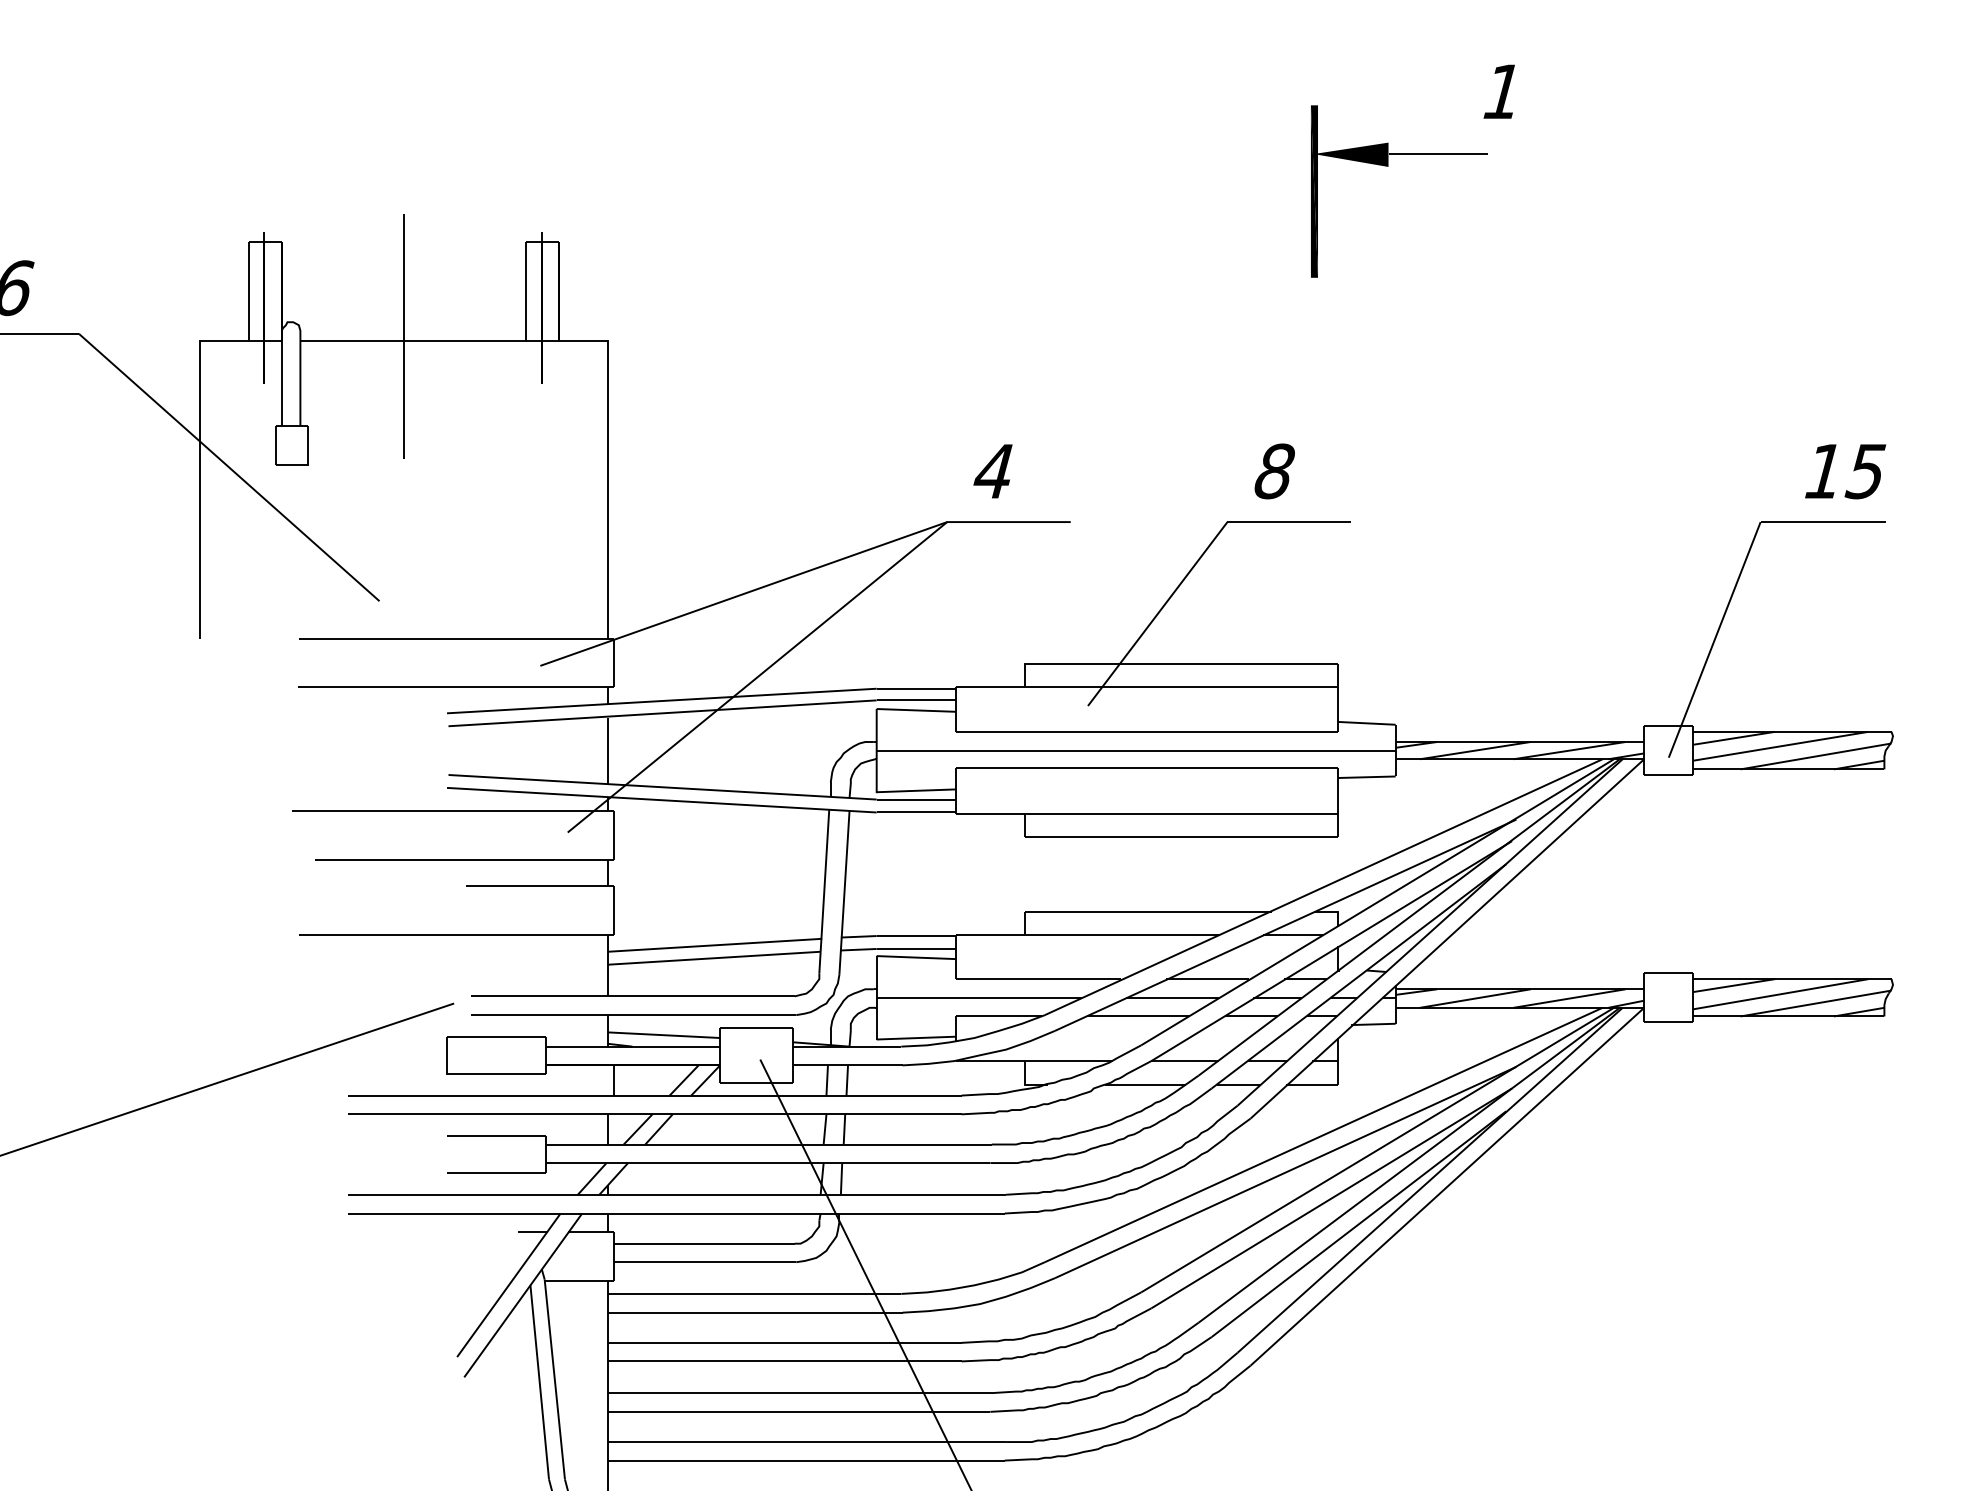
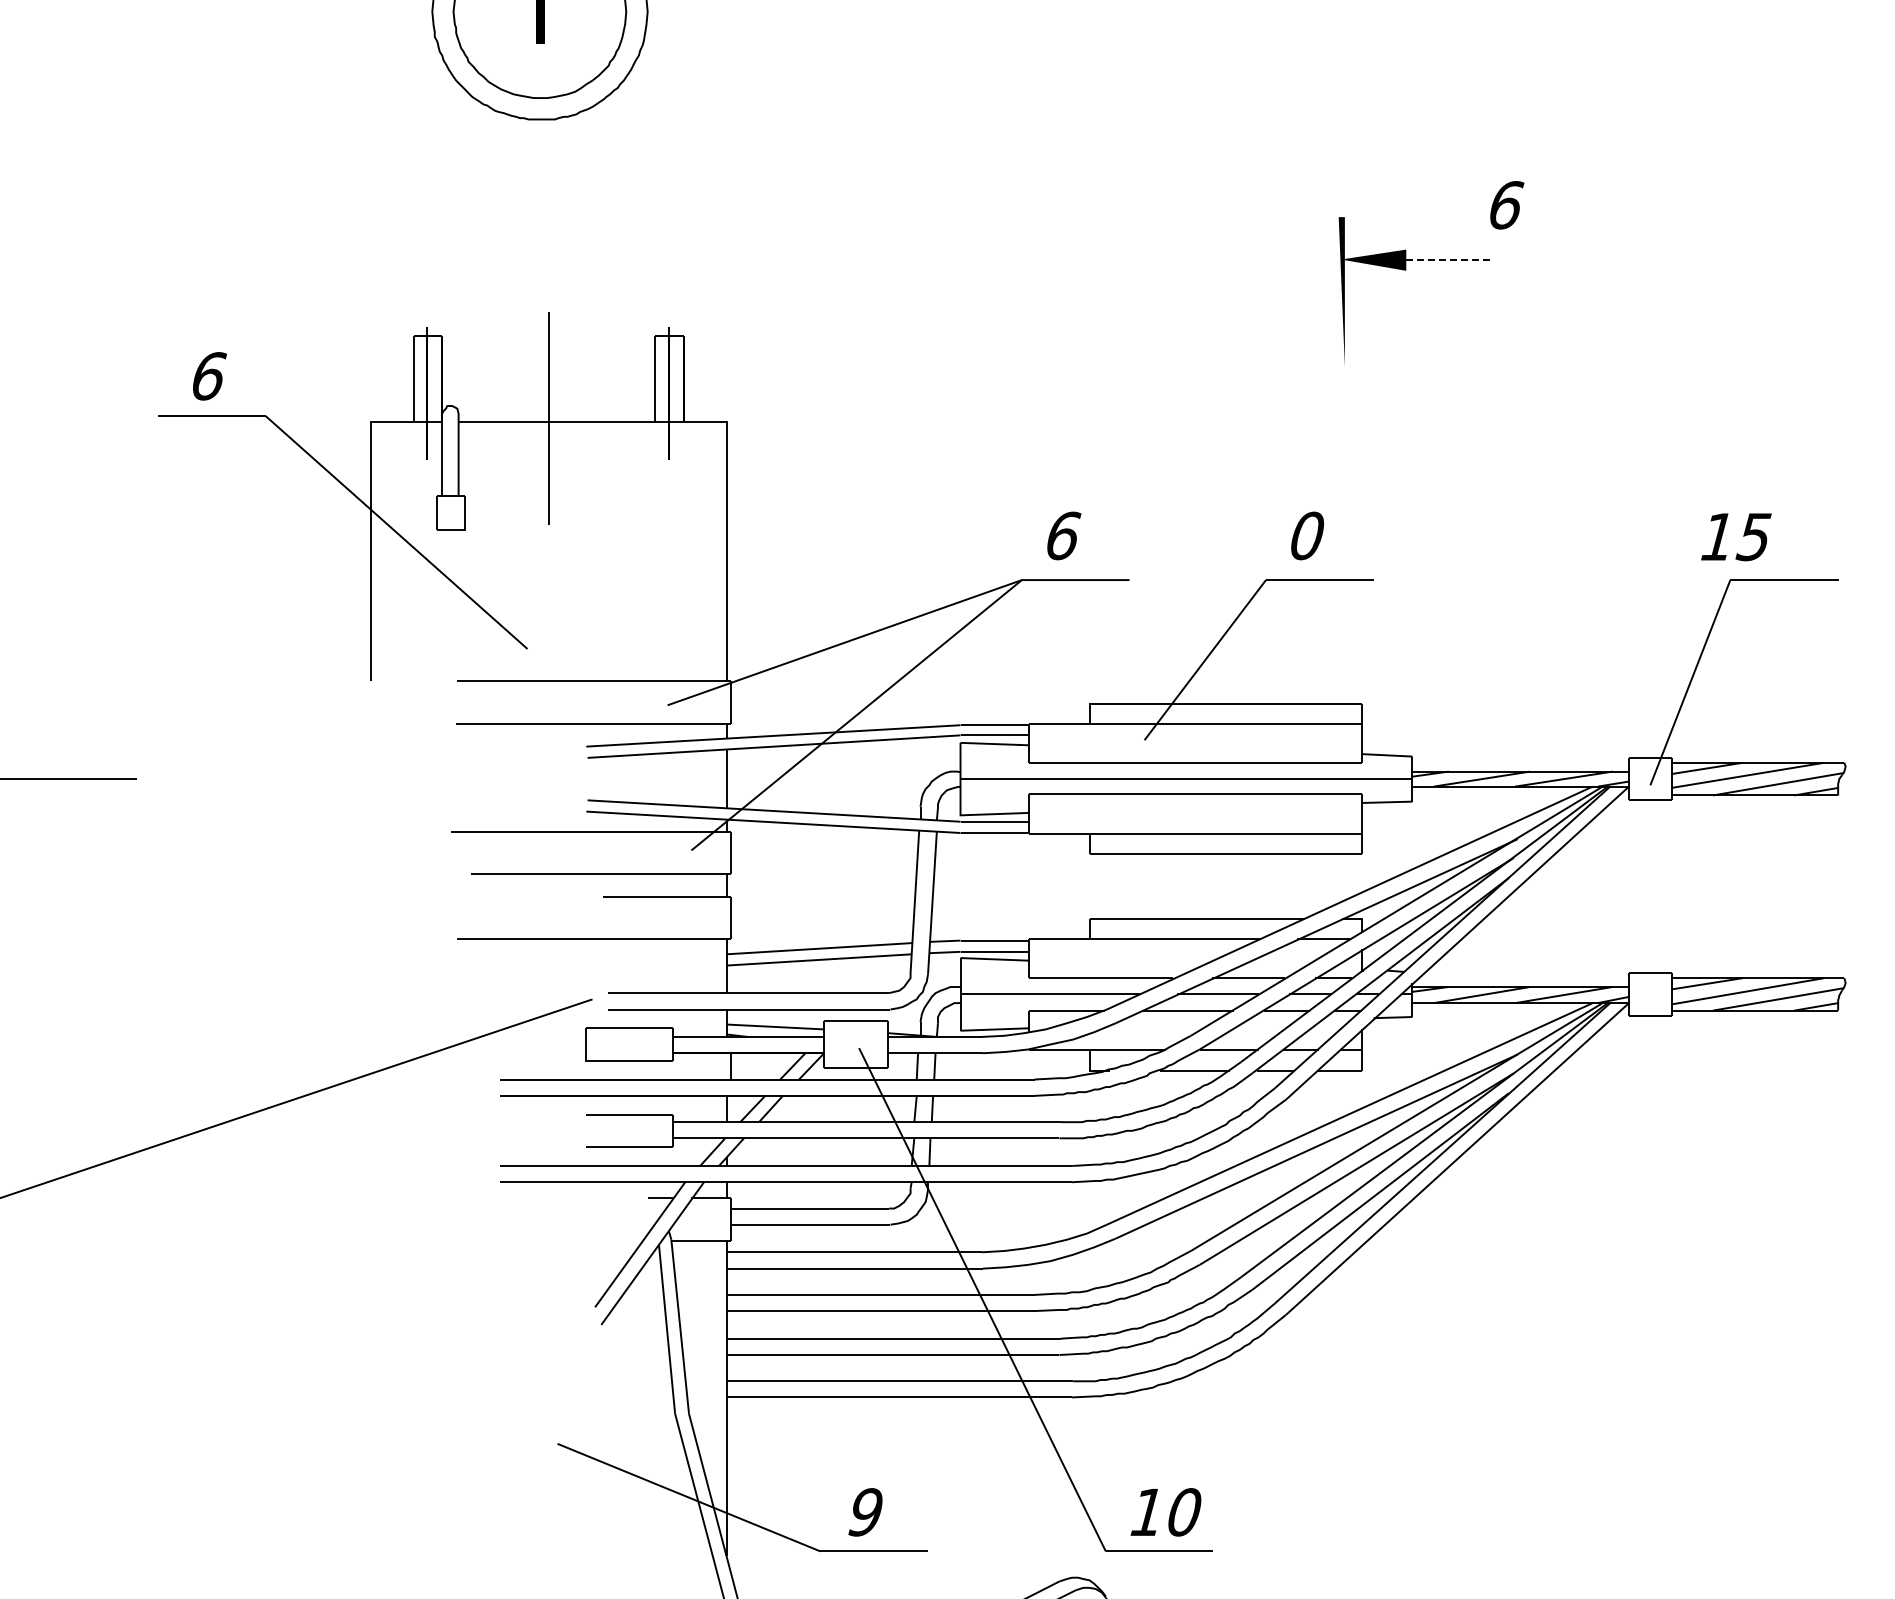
text: (1503, 91) -> (1506, 205), 1 -> 6
line: (1438, 153) -> (1449, 259), solid -> dashed
fill: (1314, 191) -> (1341, 292), removed
text: (993, 470) -> (1062, 535), 4 -> 6
text: (1273, 470) -> (1306, 535), 8 -> 0
text: (1845, 472) -> (1736, 537), moved

